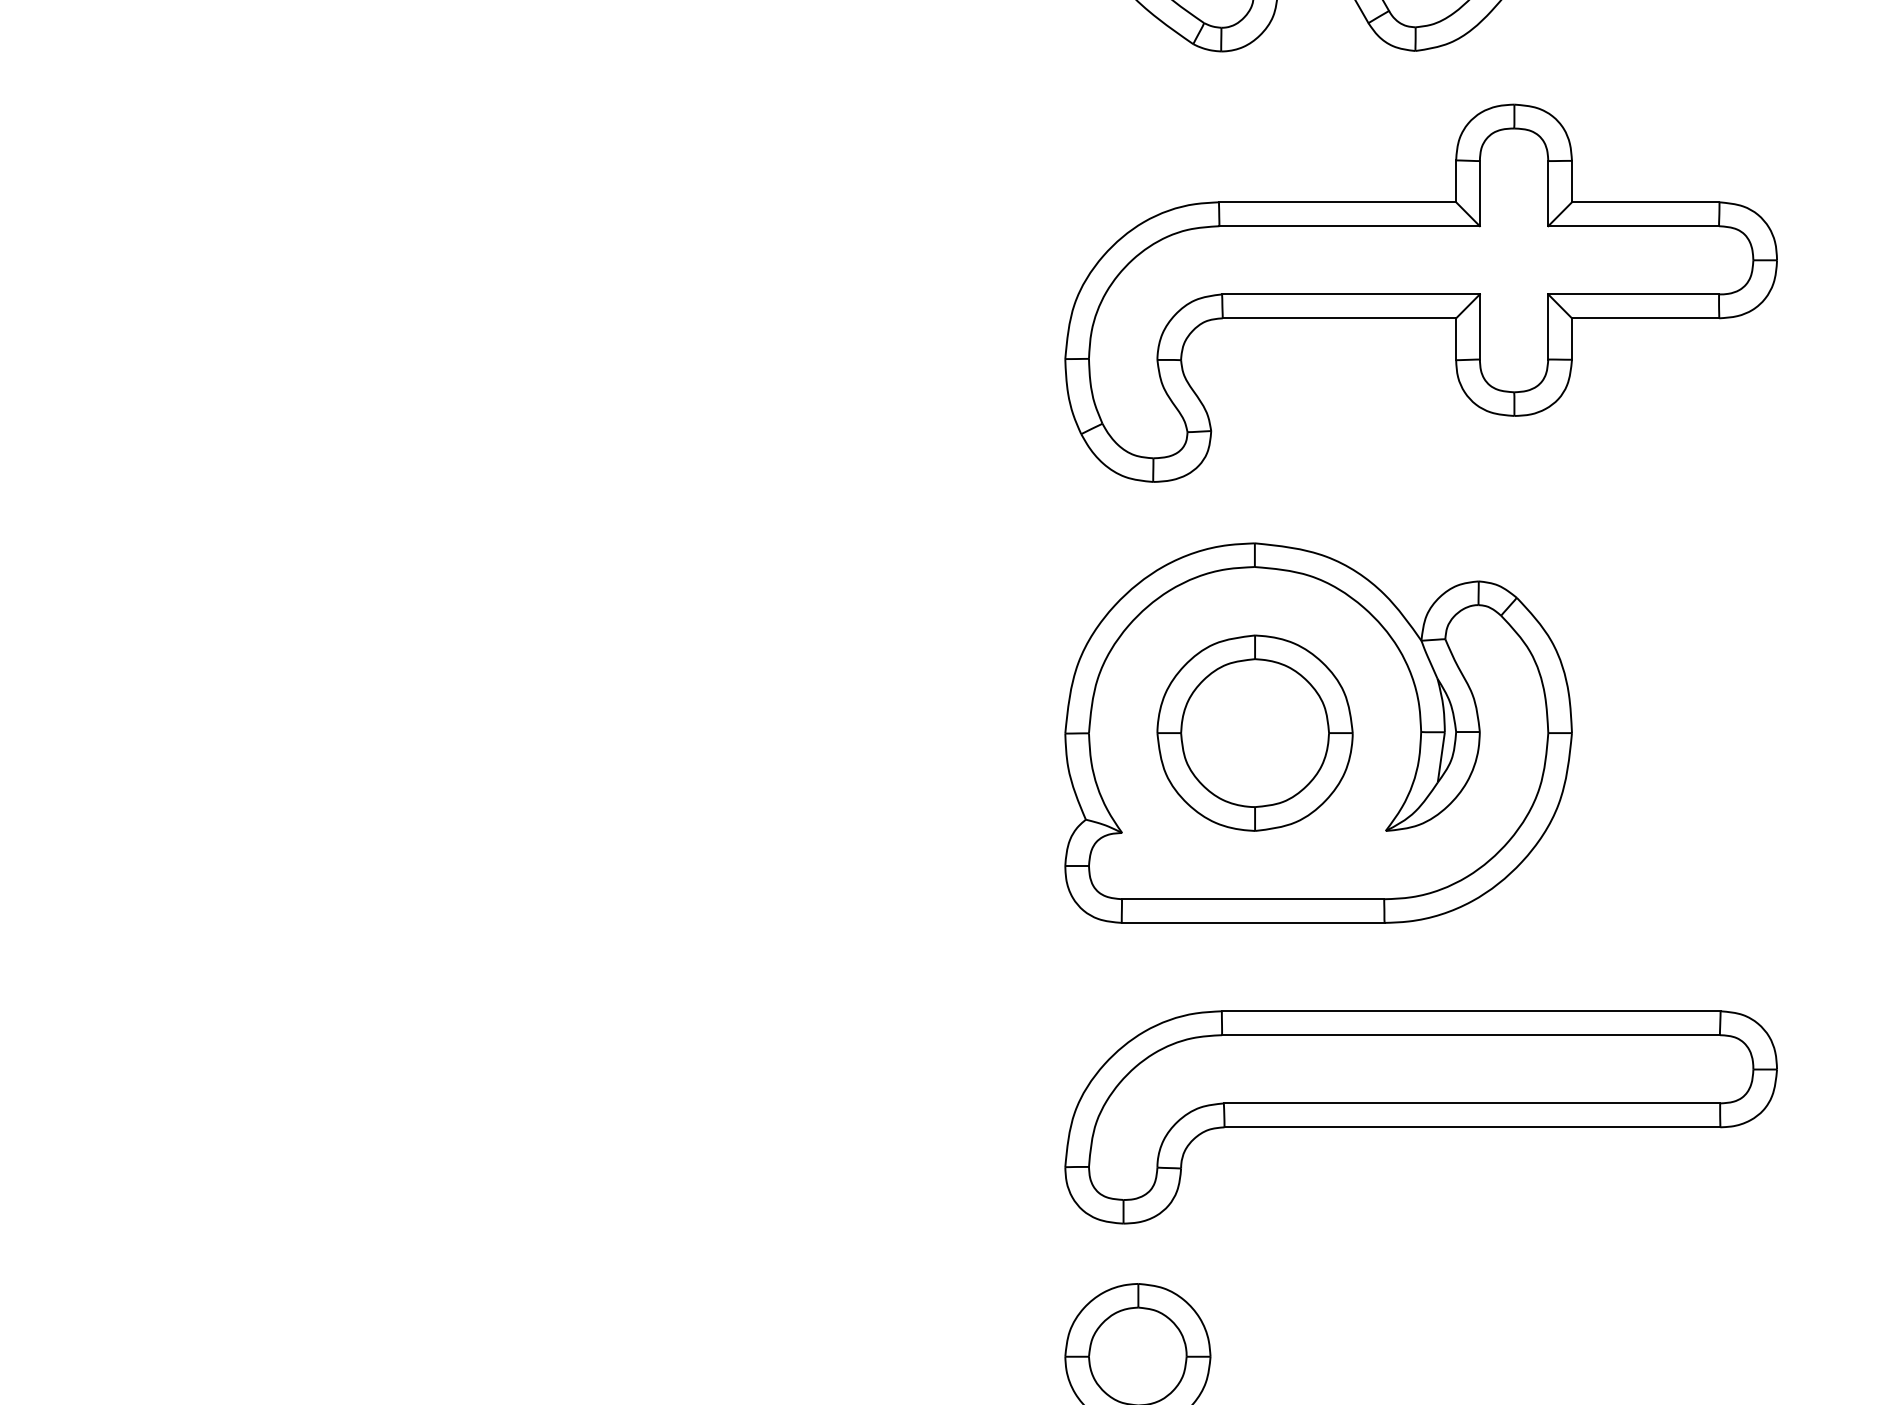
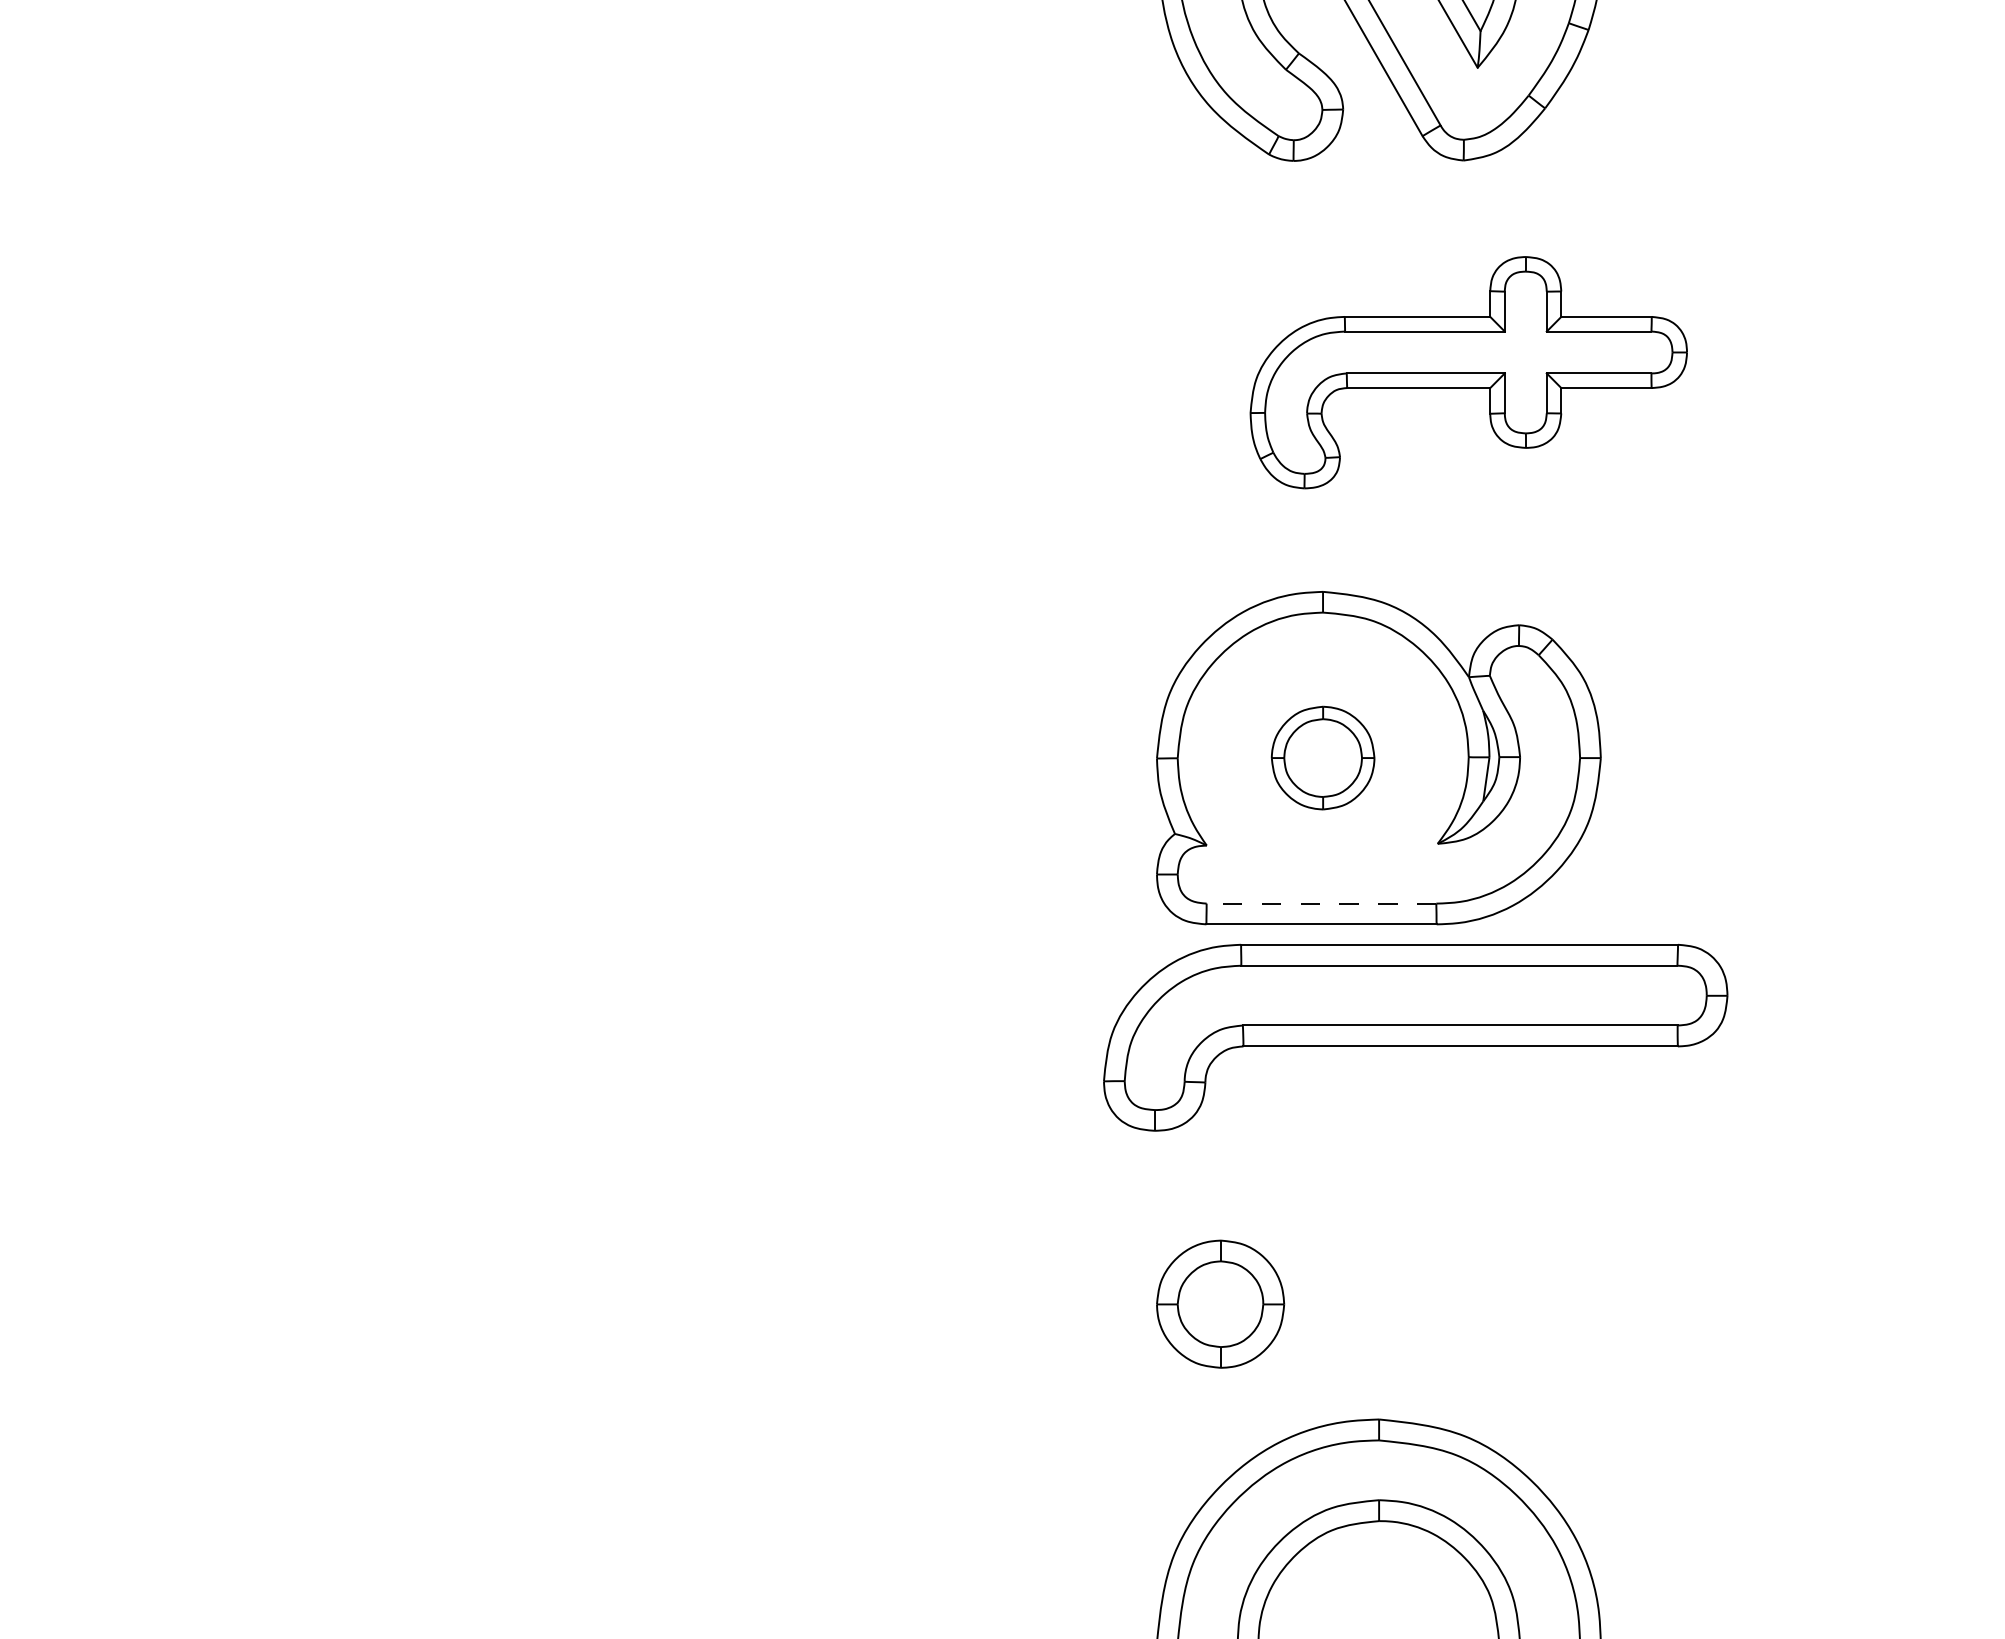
part: (1420, 292) -> (1468, 372), size x0.7
part: (1254, 732) -> (1322, 757), size x0.6
line: (1253, 899) -> (1321, 903), solid -> dashed
part: (1420, 1117) -> (1415, 1037), moved

